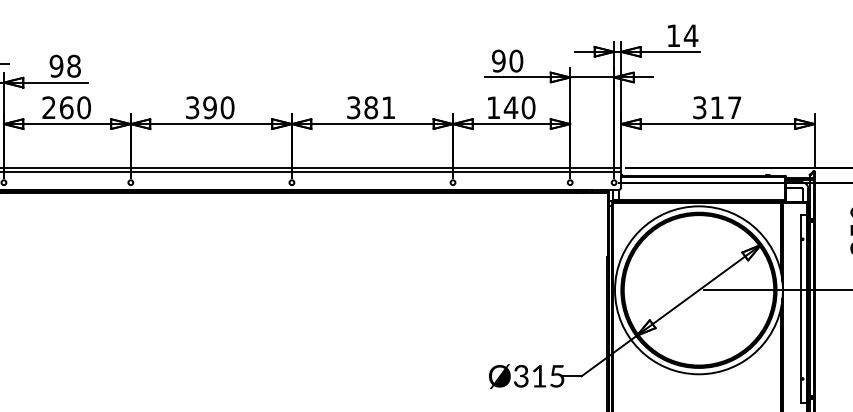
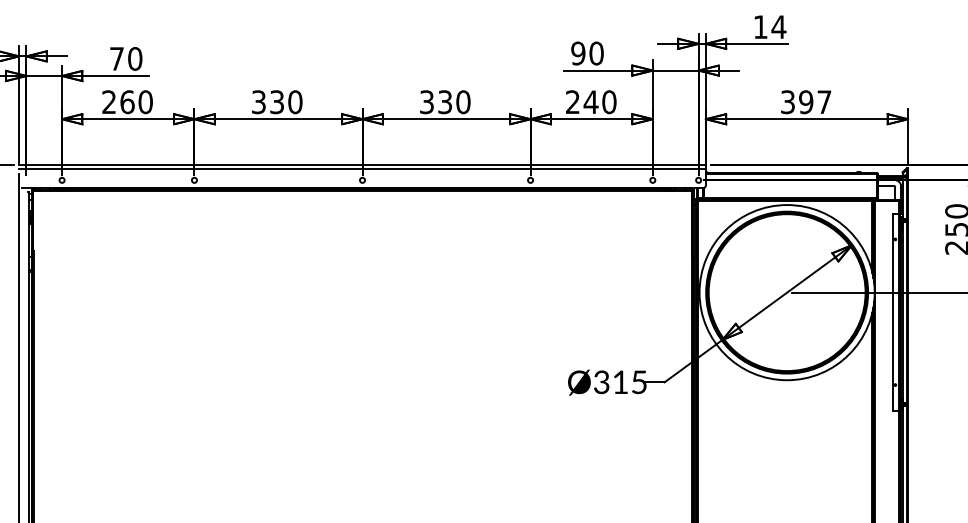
text: (64, 65) -> (125, 58), 98 -> 70
text: (493, 107) -> (572, 101), 140 -> 240
text: (210, 108) -> (277, 102), 390 -> 330
text: (380, 108) -> (454, 102), 381 -> 330
text: (717, 108) -> (806, 102), 317 -> 397

